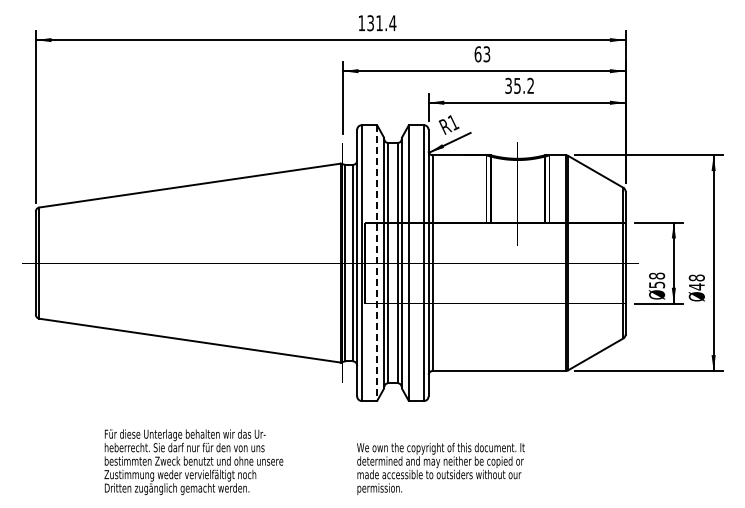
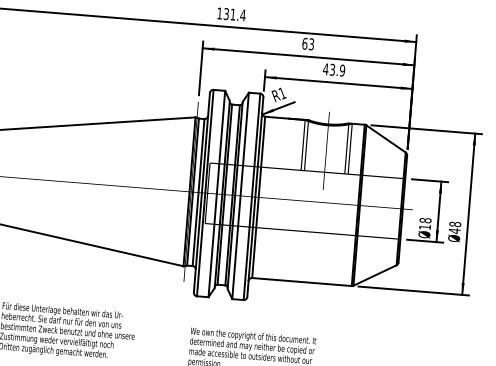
text: (519, 85) -> (334, 69), 35.2 -> 43.9
line: (377, 263) -> (217, 194), dashed -> solid
text: (657, 284) -> (425, 226), 58 -> 18

